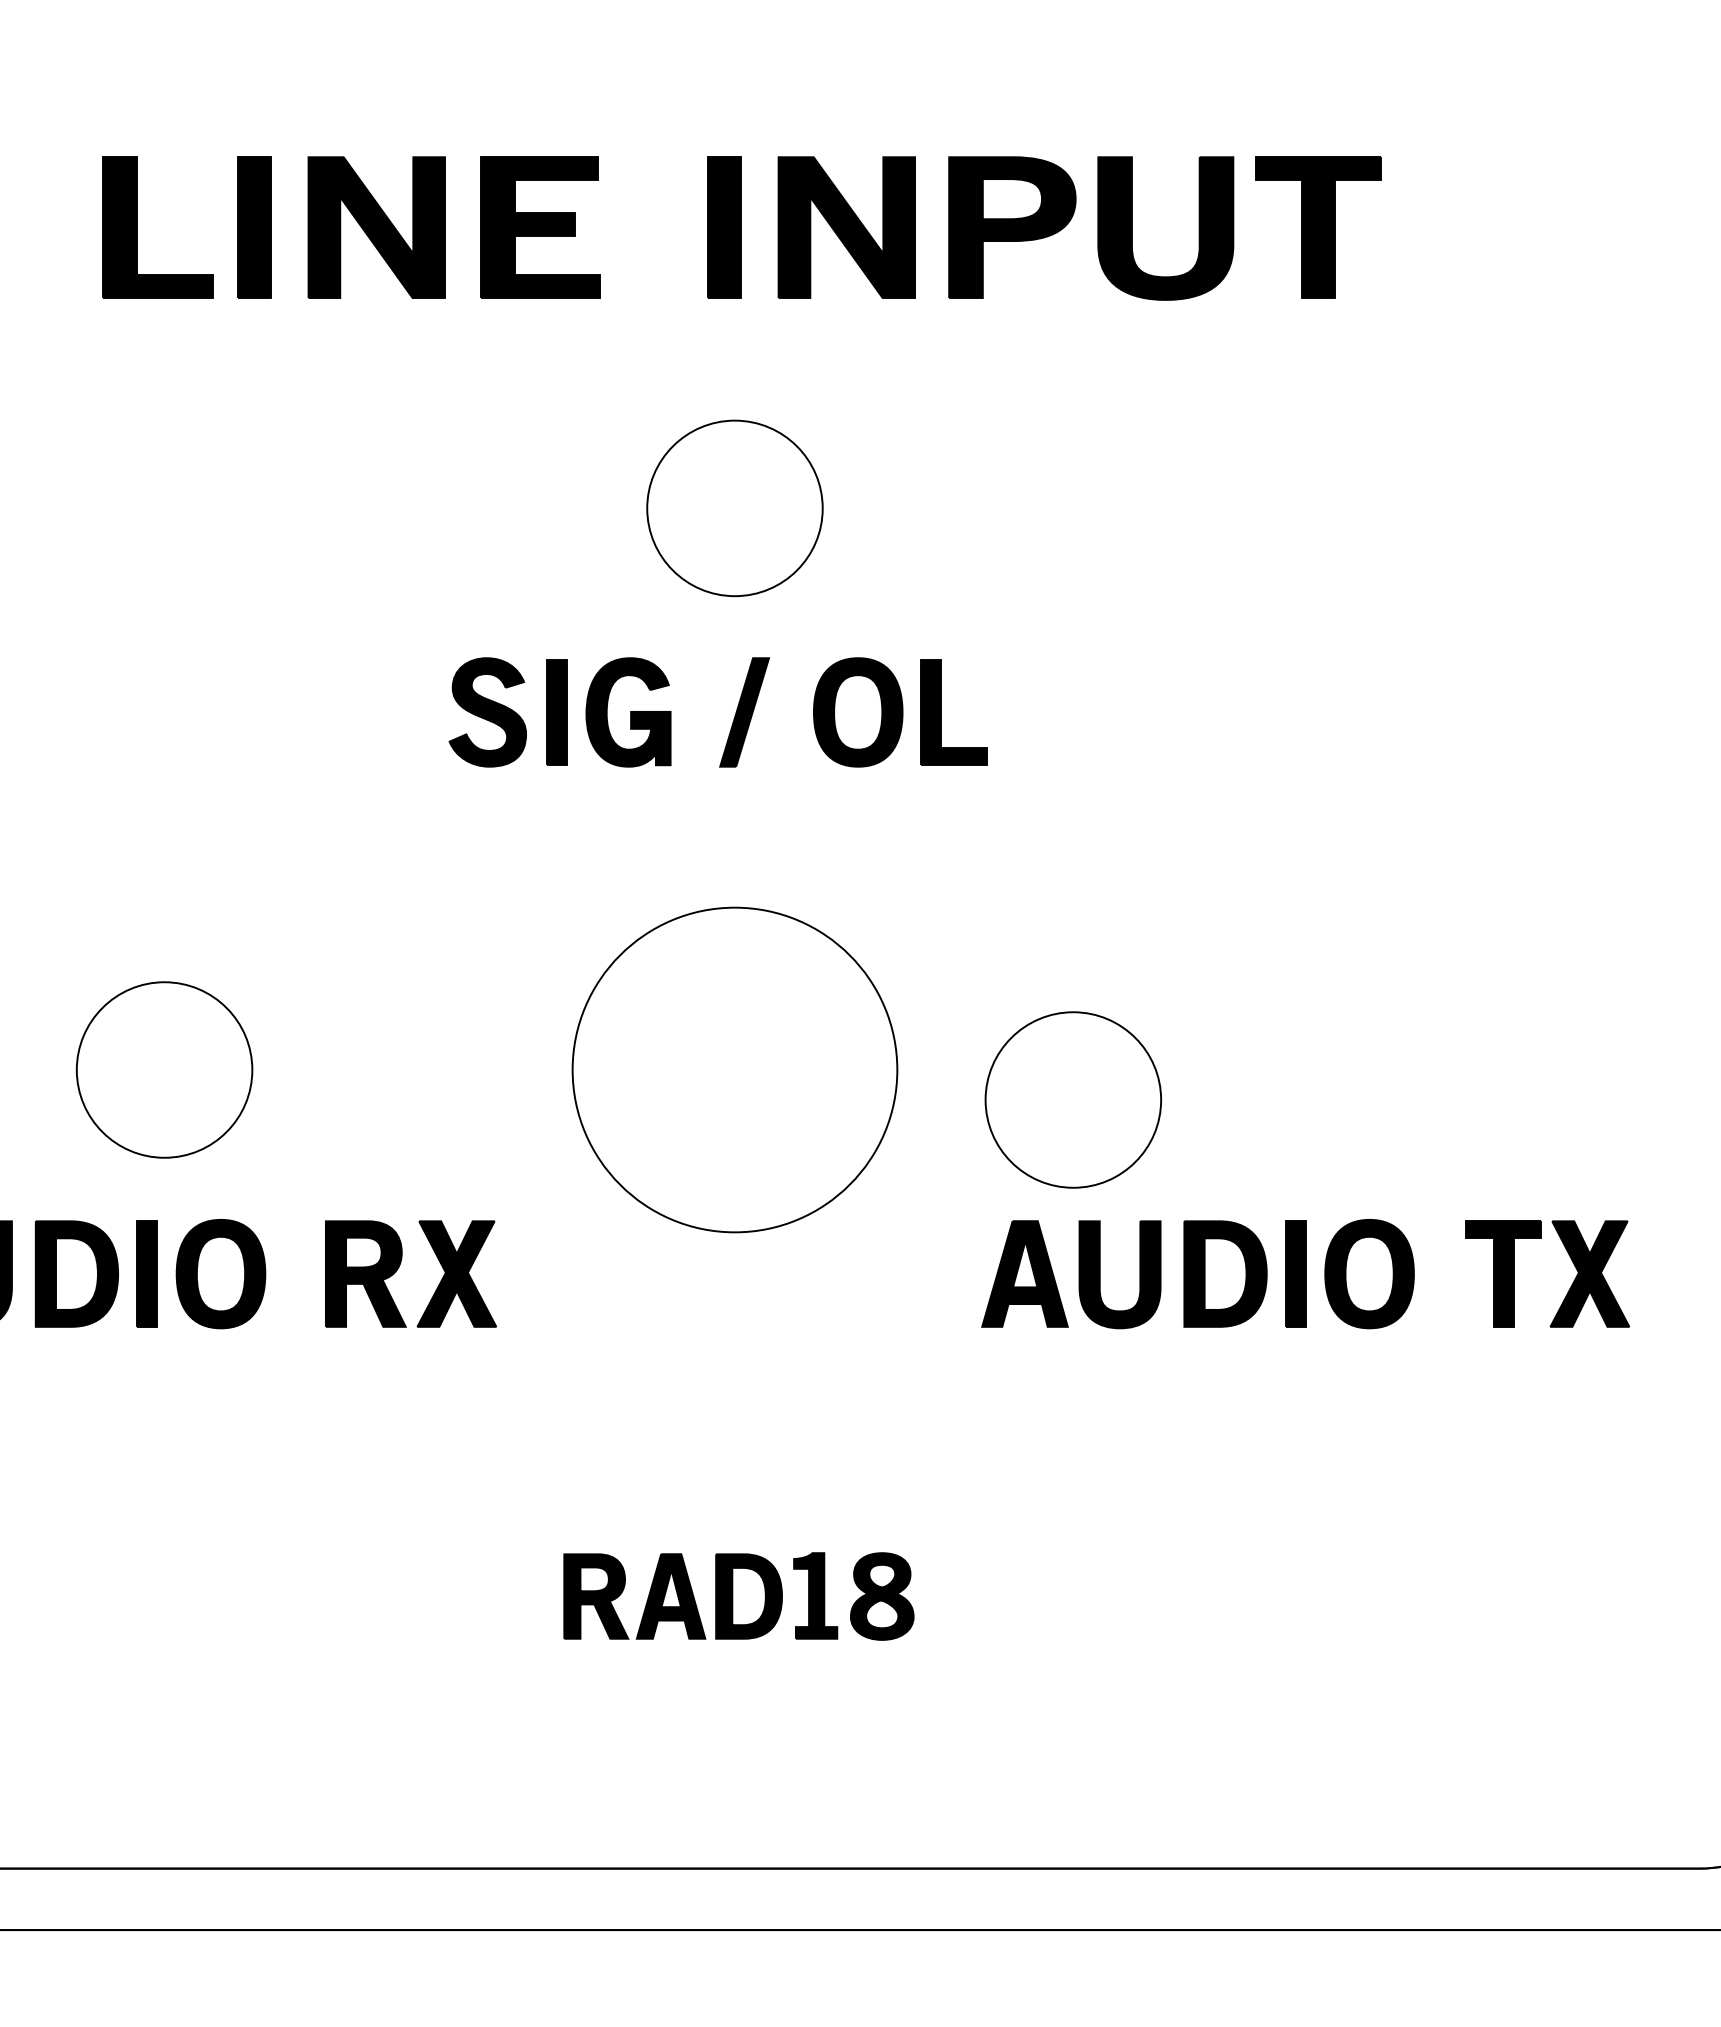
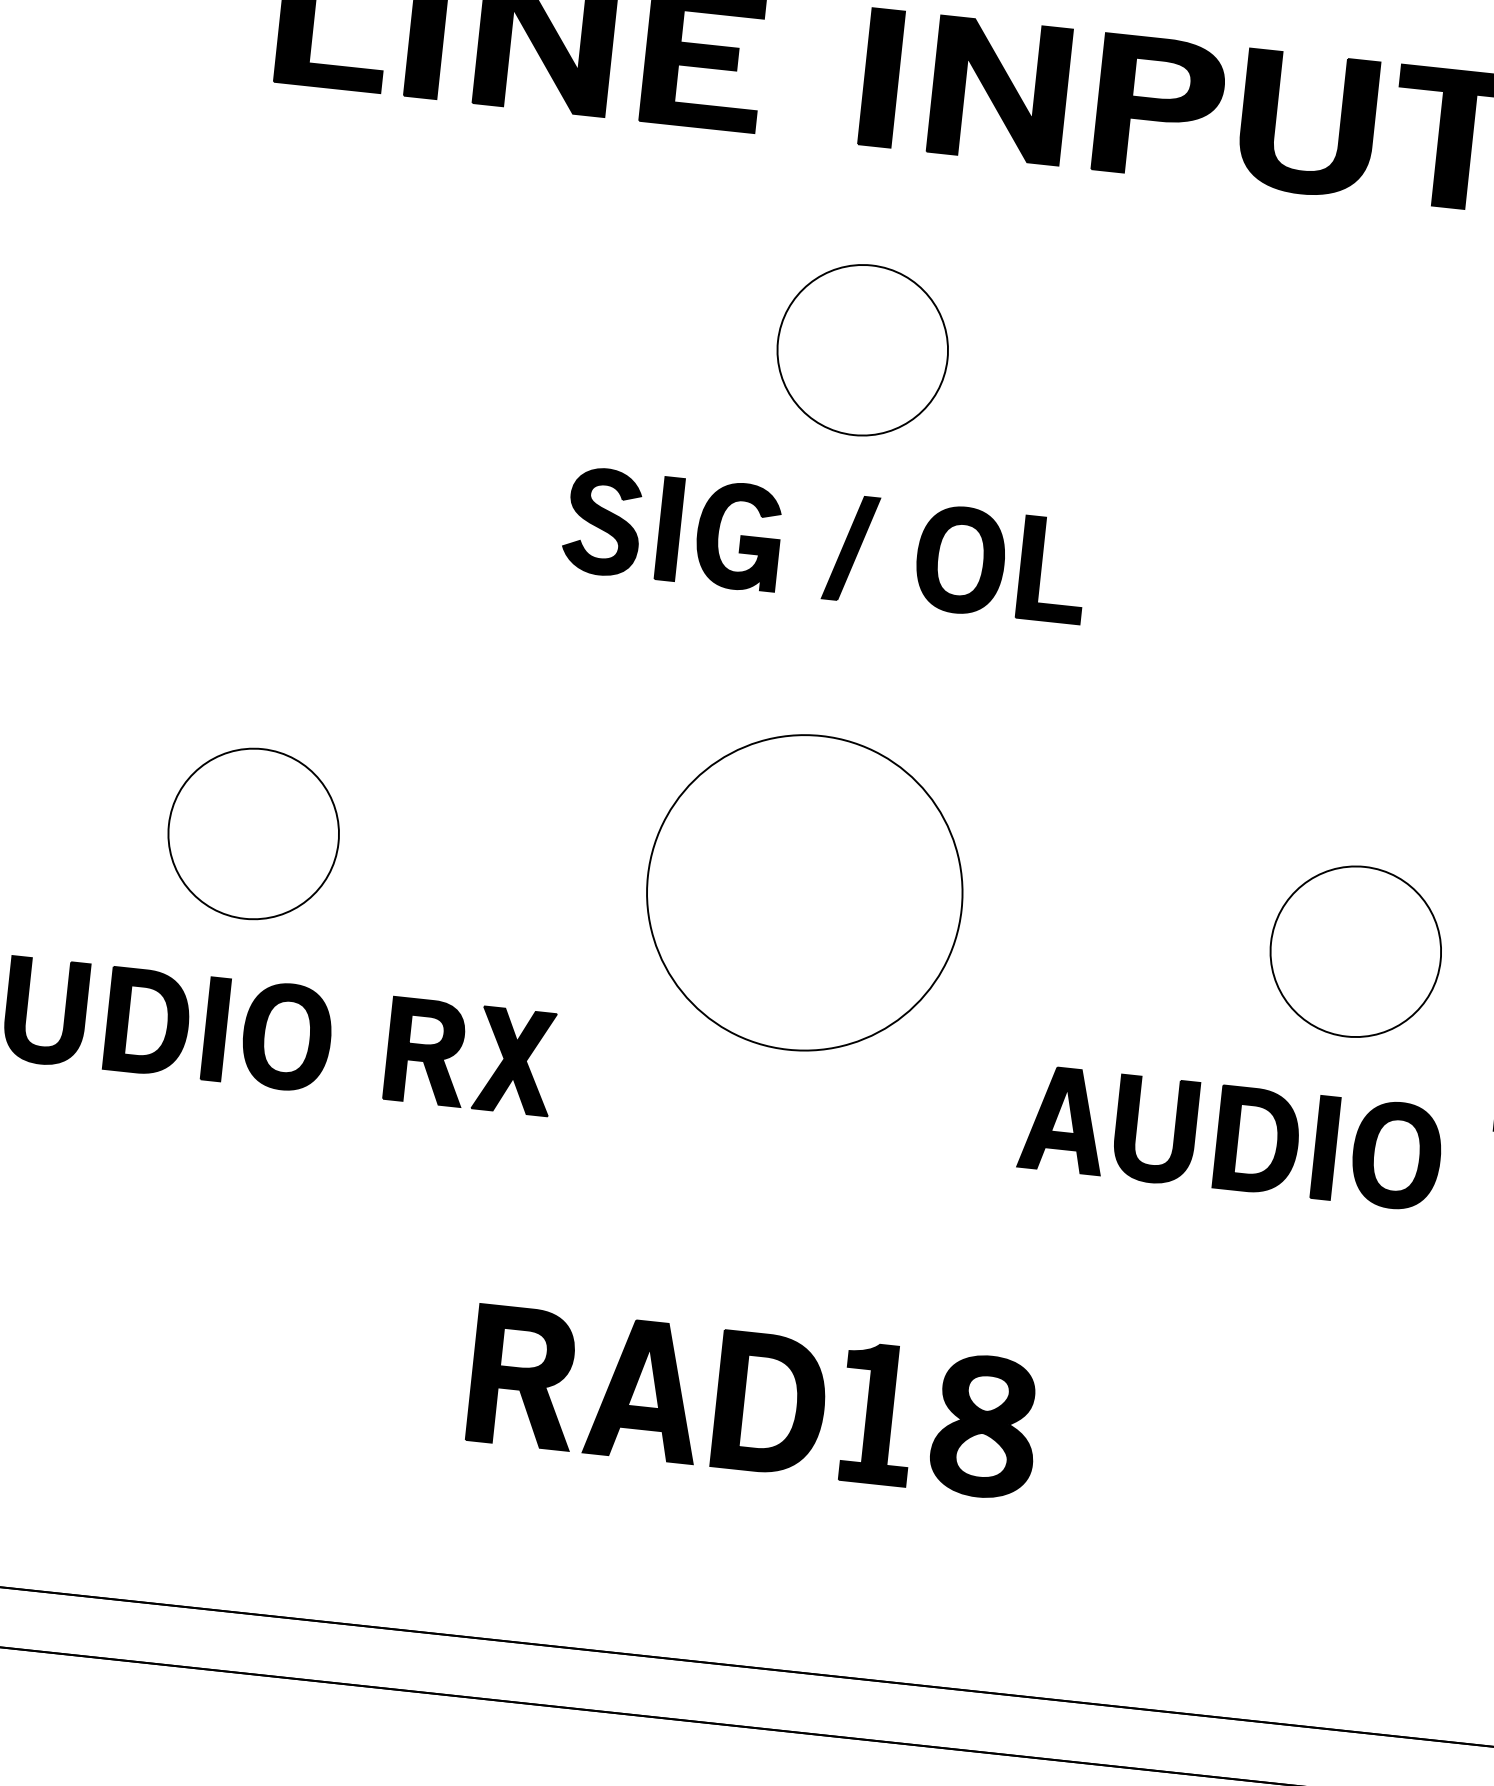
part: (1072, 1099) -> (1355, 951), moved
part: (738, 1596) -> (753, 1401), size x1.67

